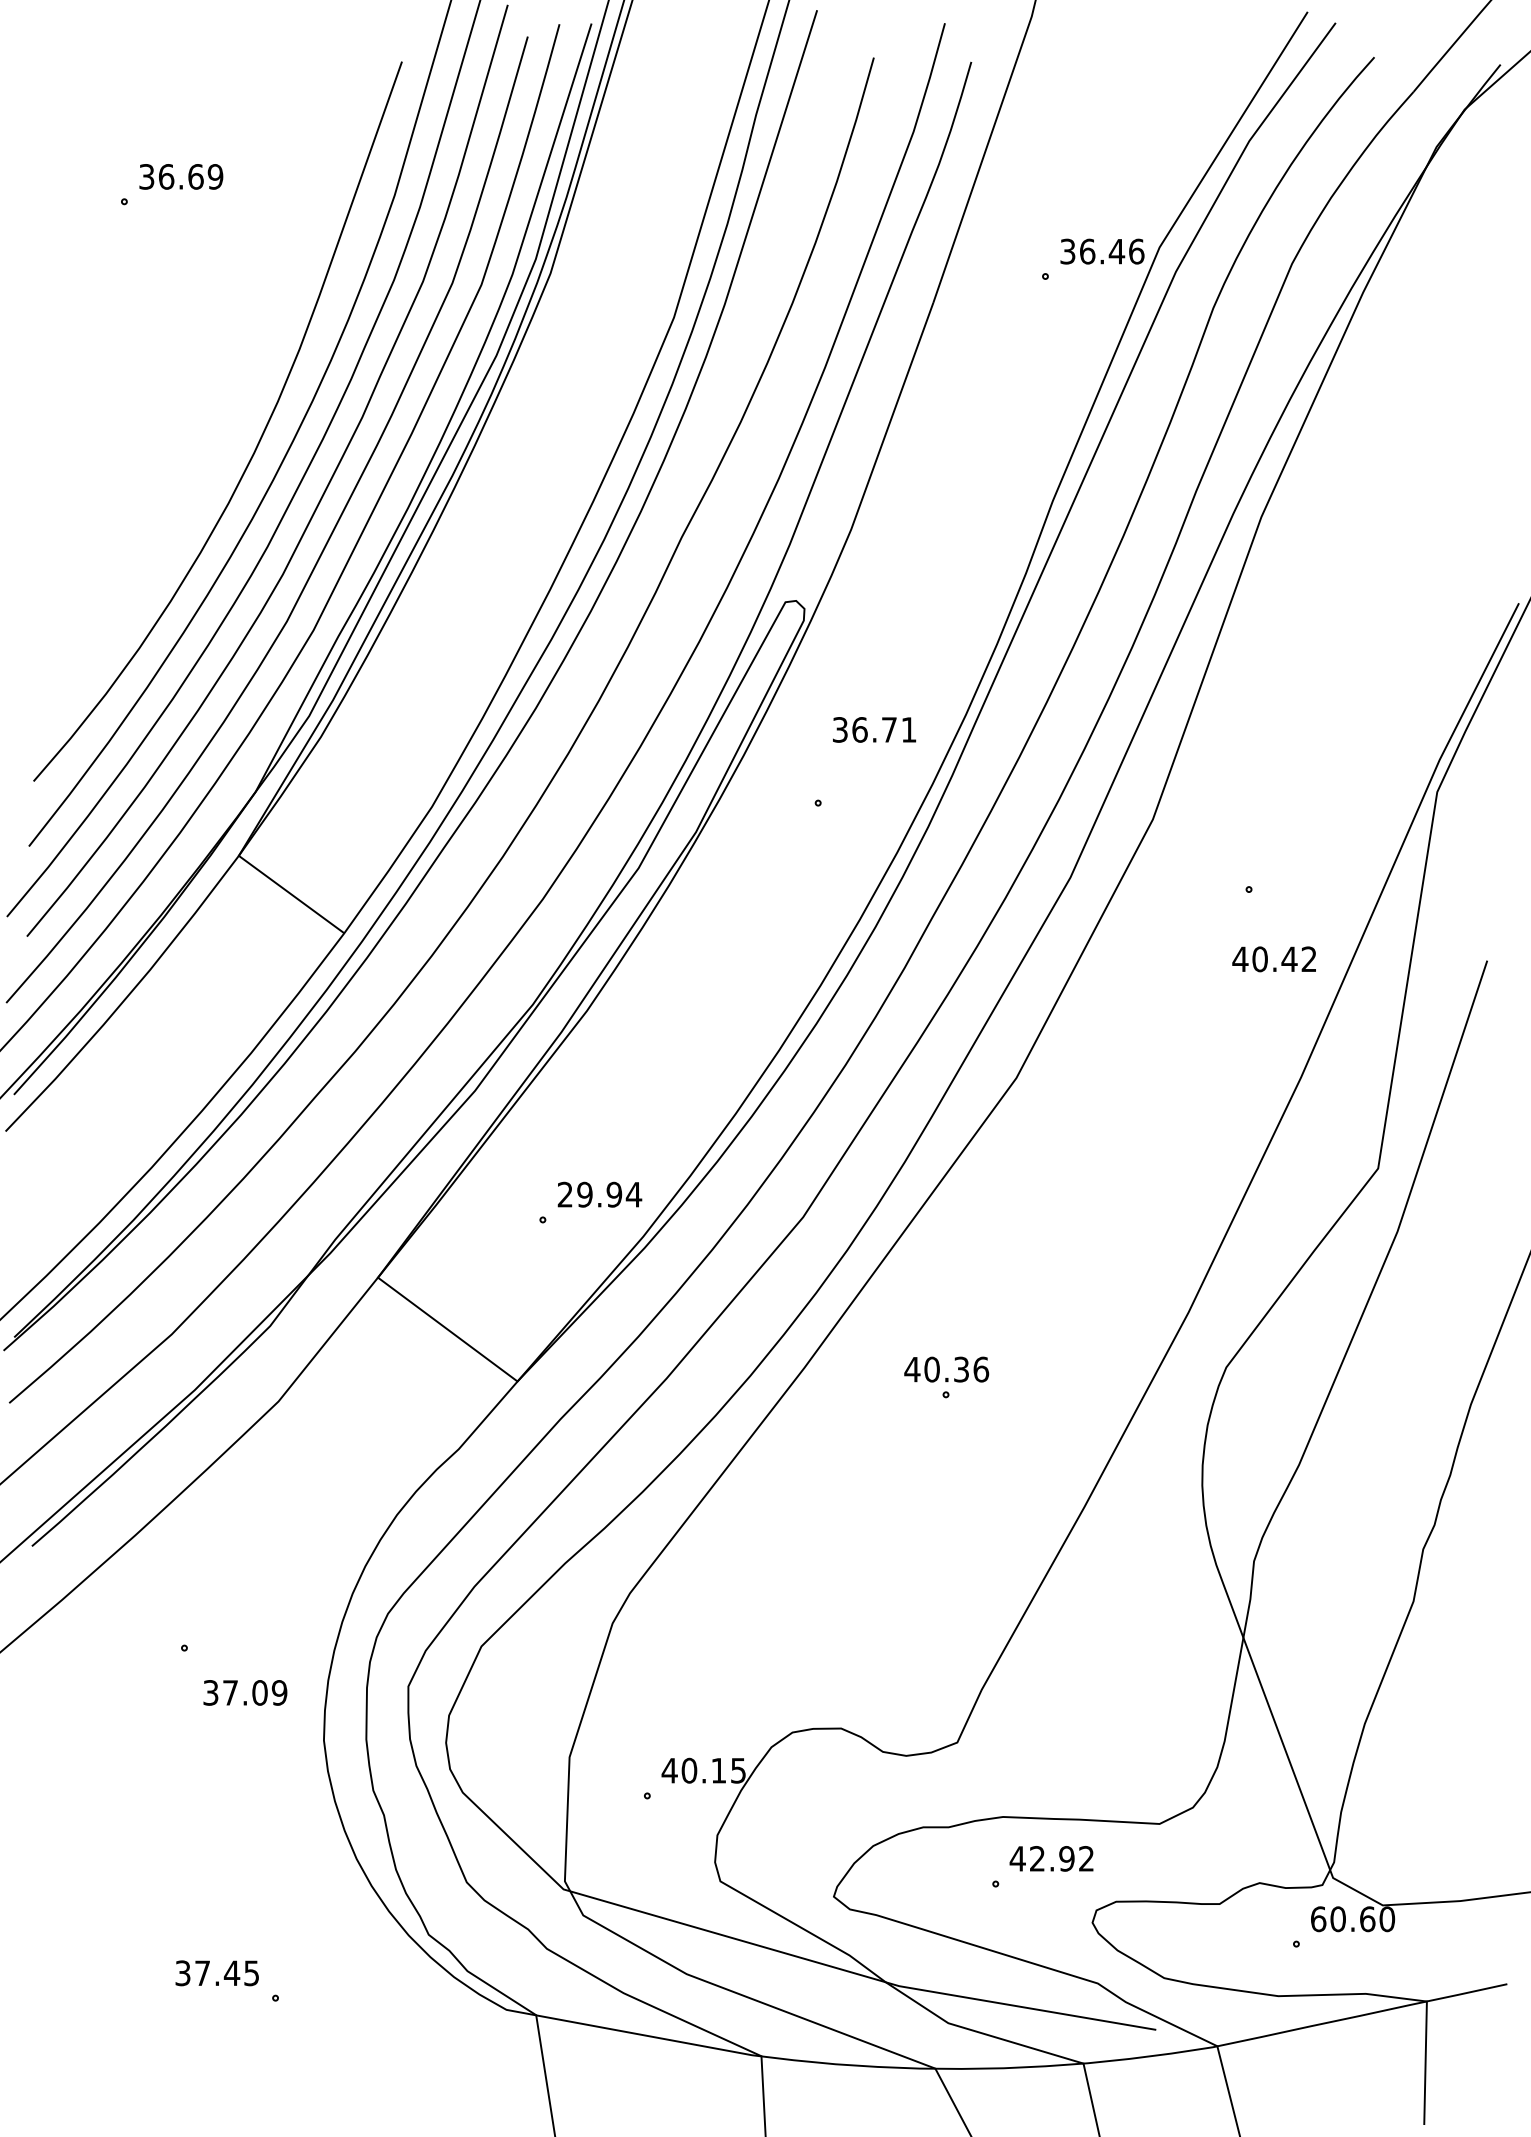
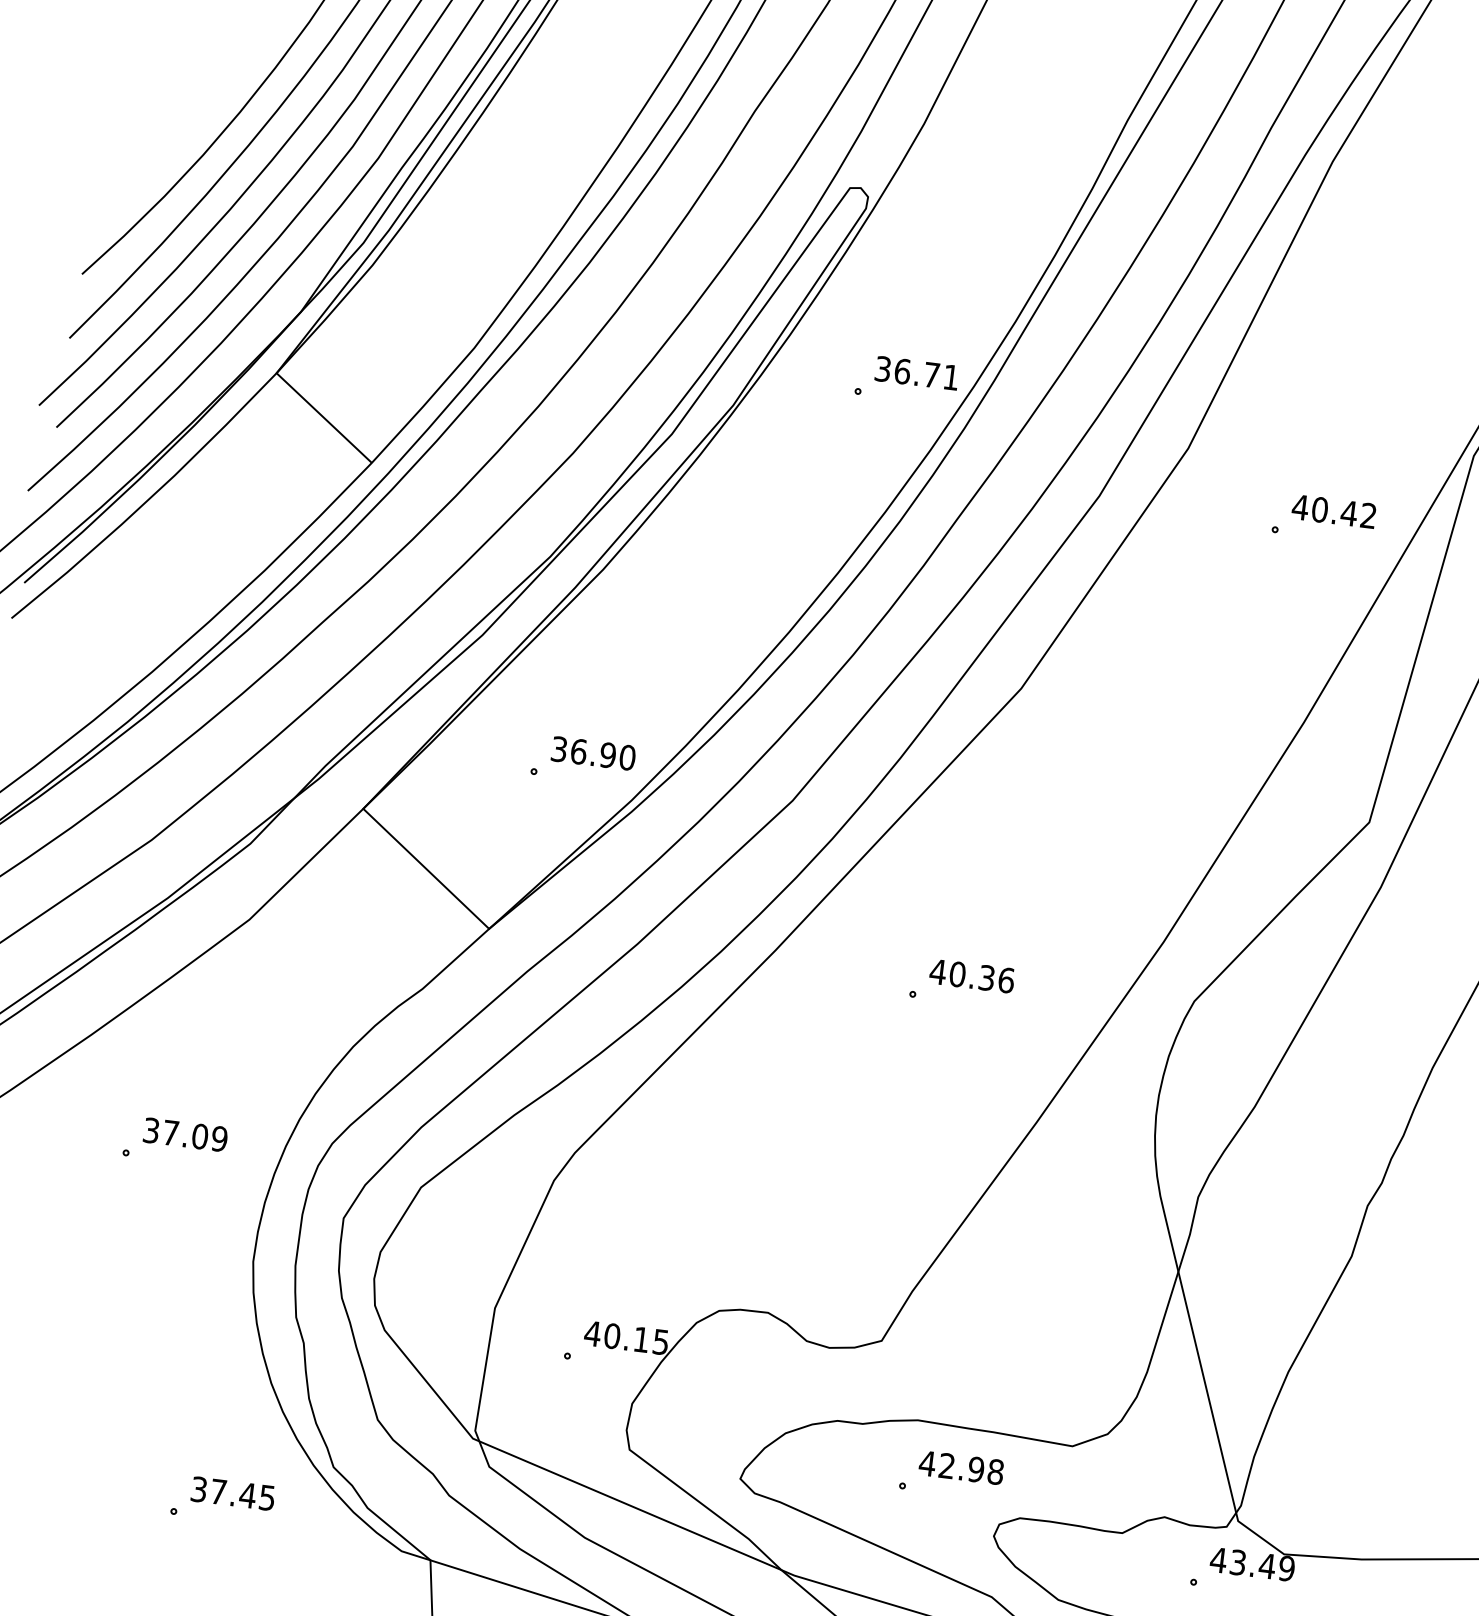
text: (874, 729) -> (917, 372), moved
text: (1273, 959) -> (1333, 511), moved
text: (599, 1194) -> (593, 753), 29.94 -> 36.90
text: (946, 1369) -> (971, 976), moved
text: (245, 1692) -> (185, 1134), moved
text: (1086, 1858) -> (995, 1471), 42.92 -> 42.98
text: (1352, 1919) -> (1252, 1564), 60.60 -> 43.49
text: (216, 1973) -> (232, 1493), moved

